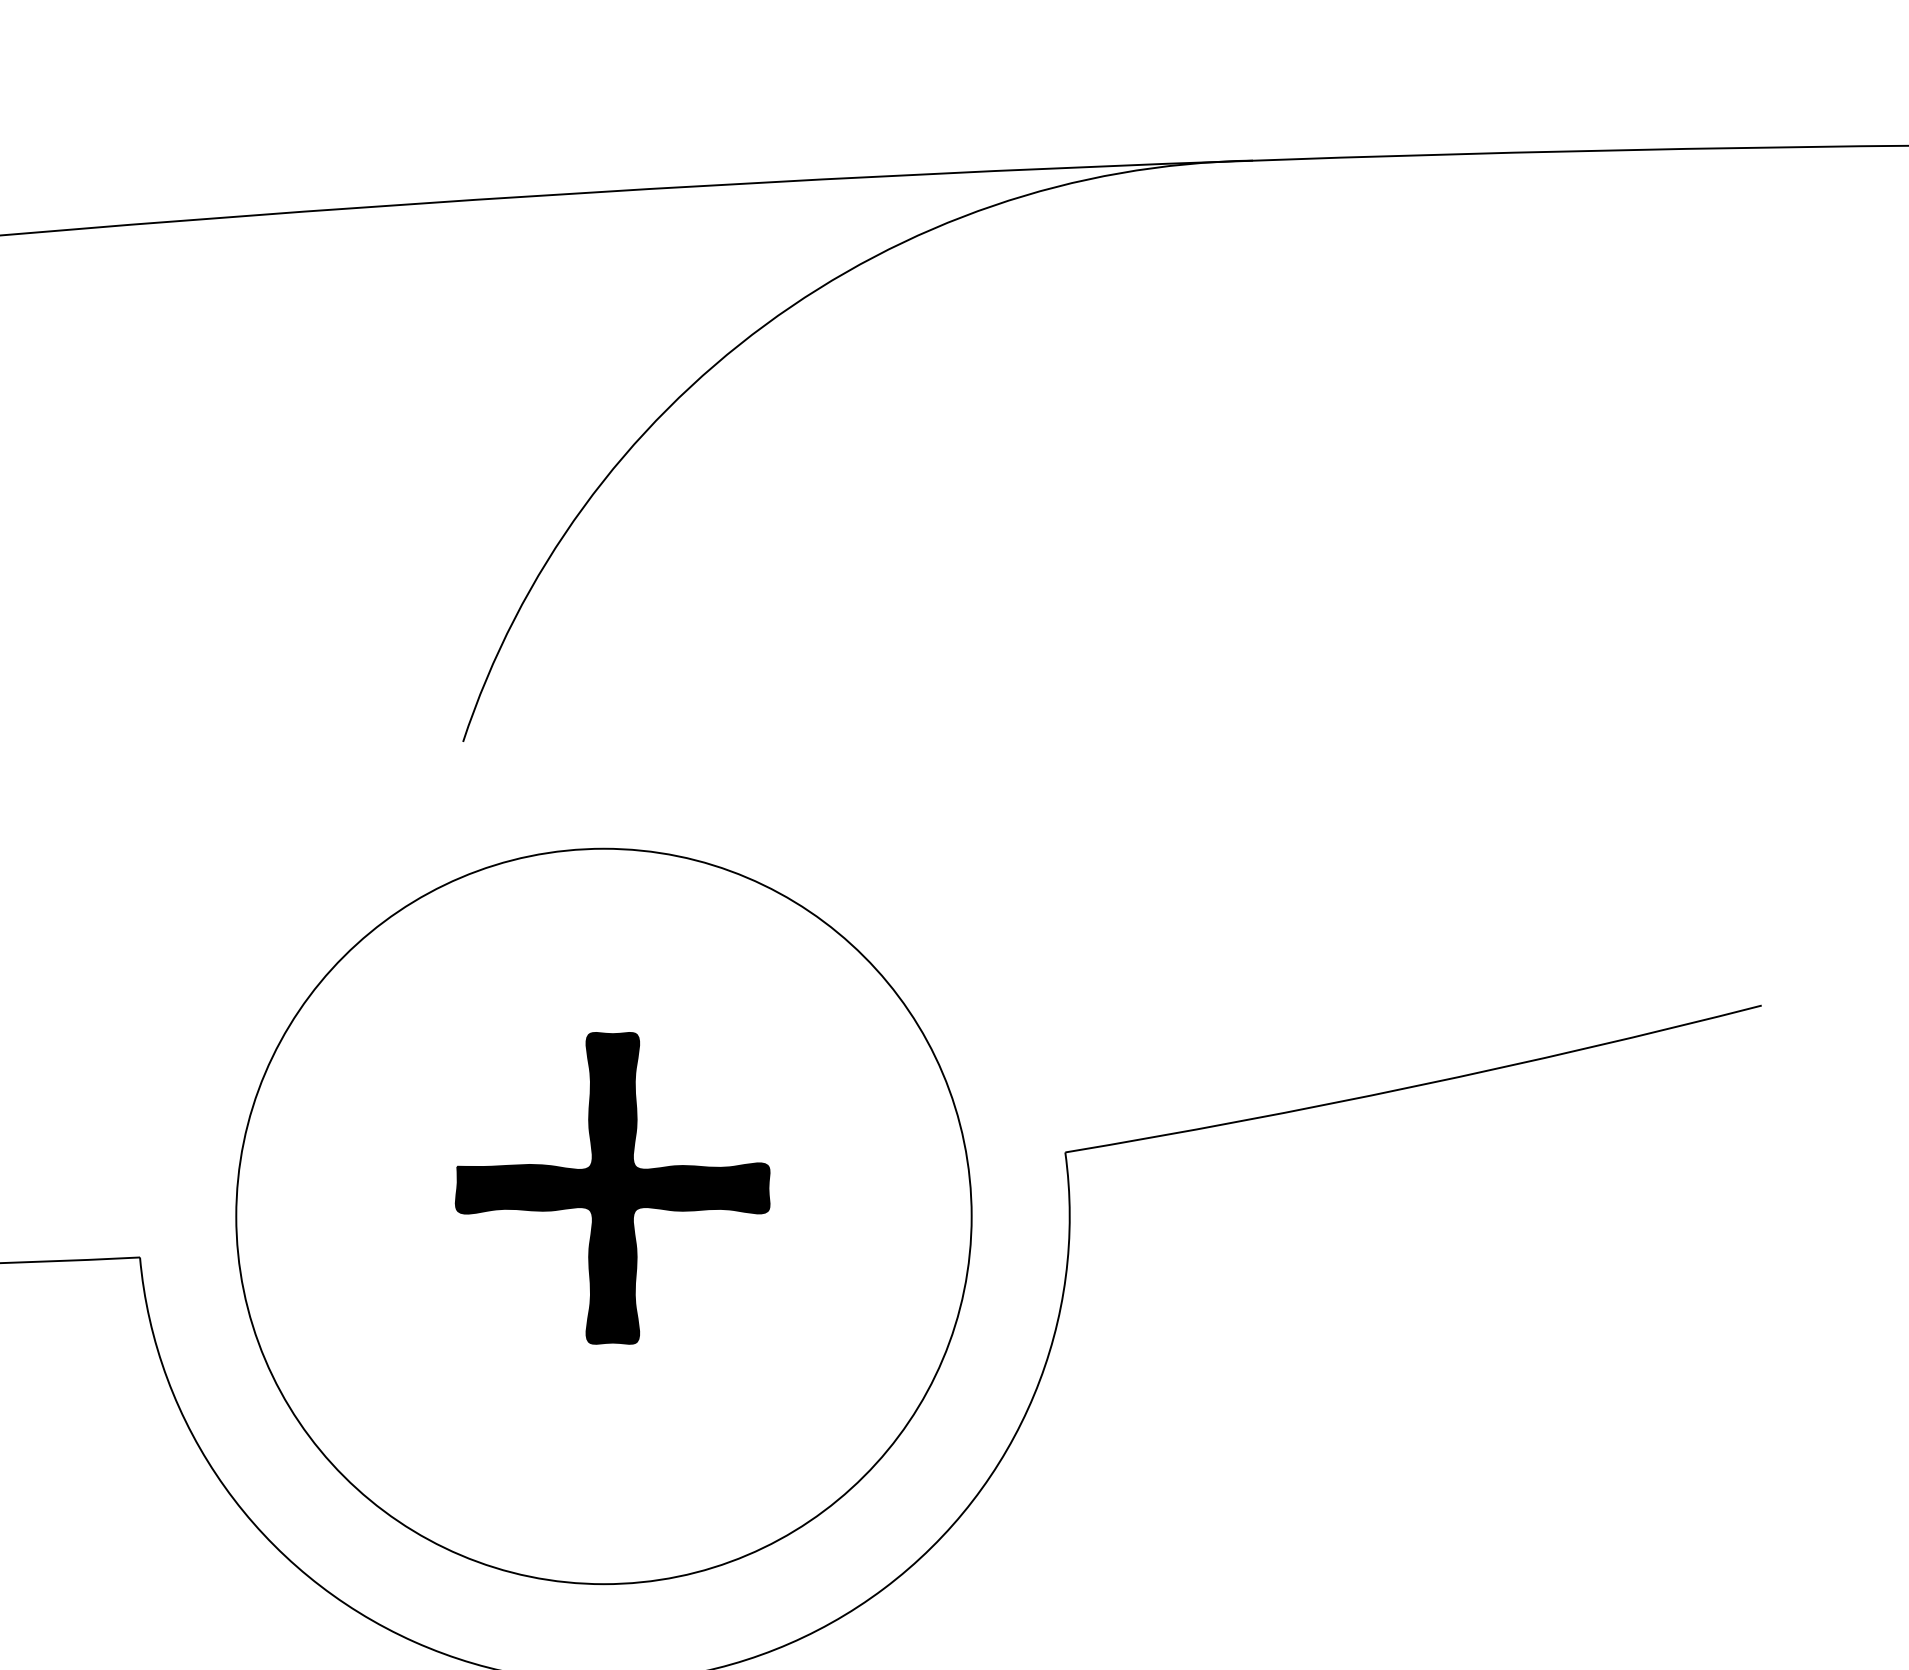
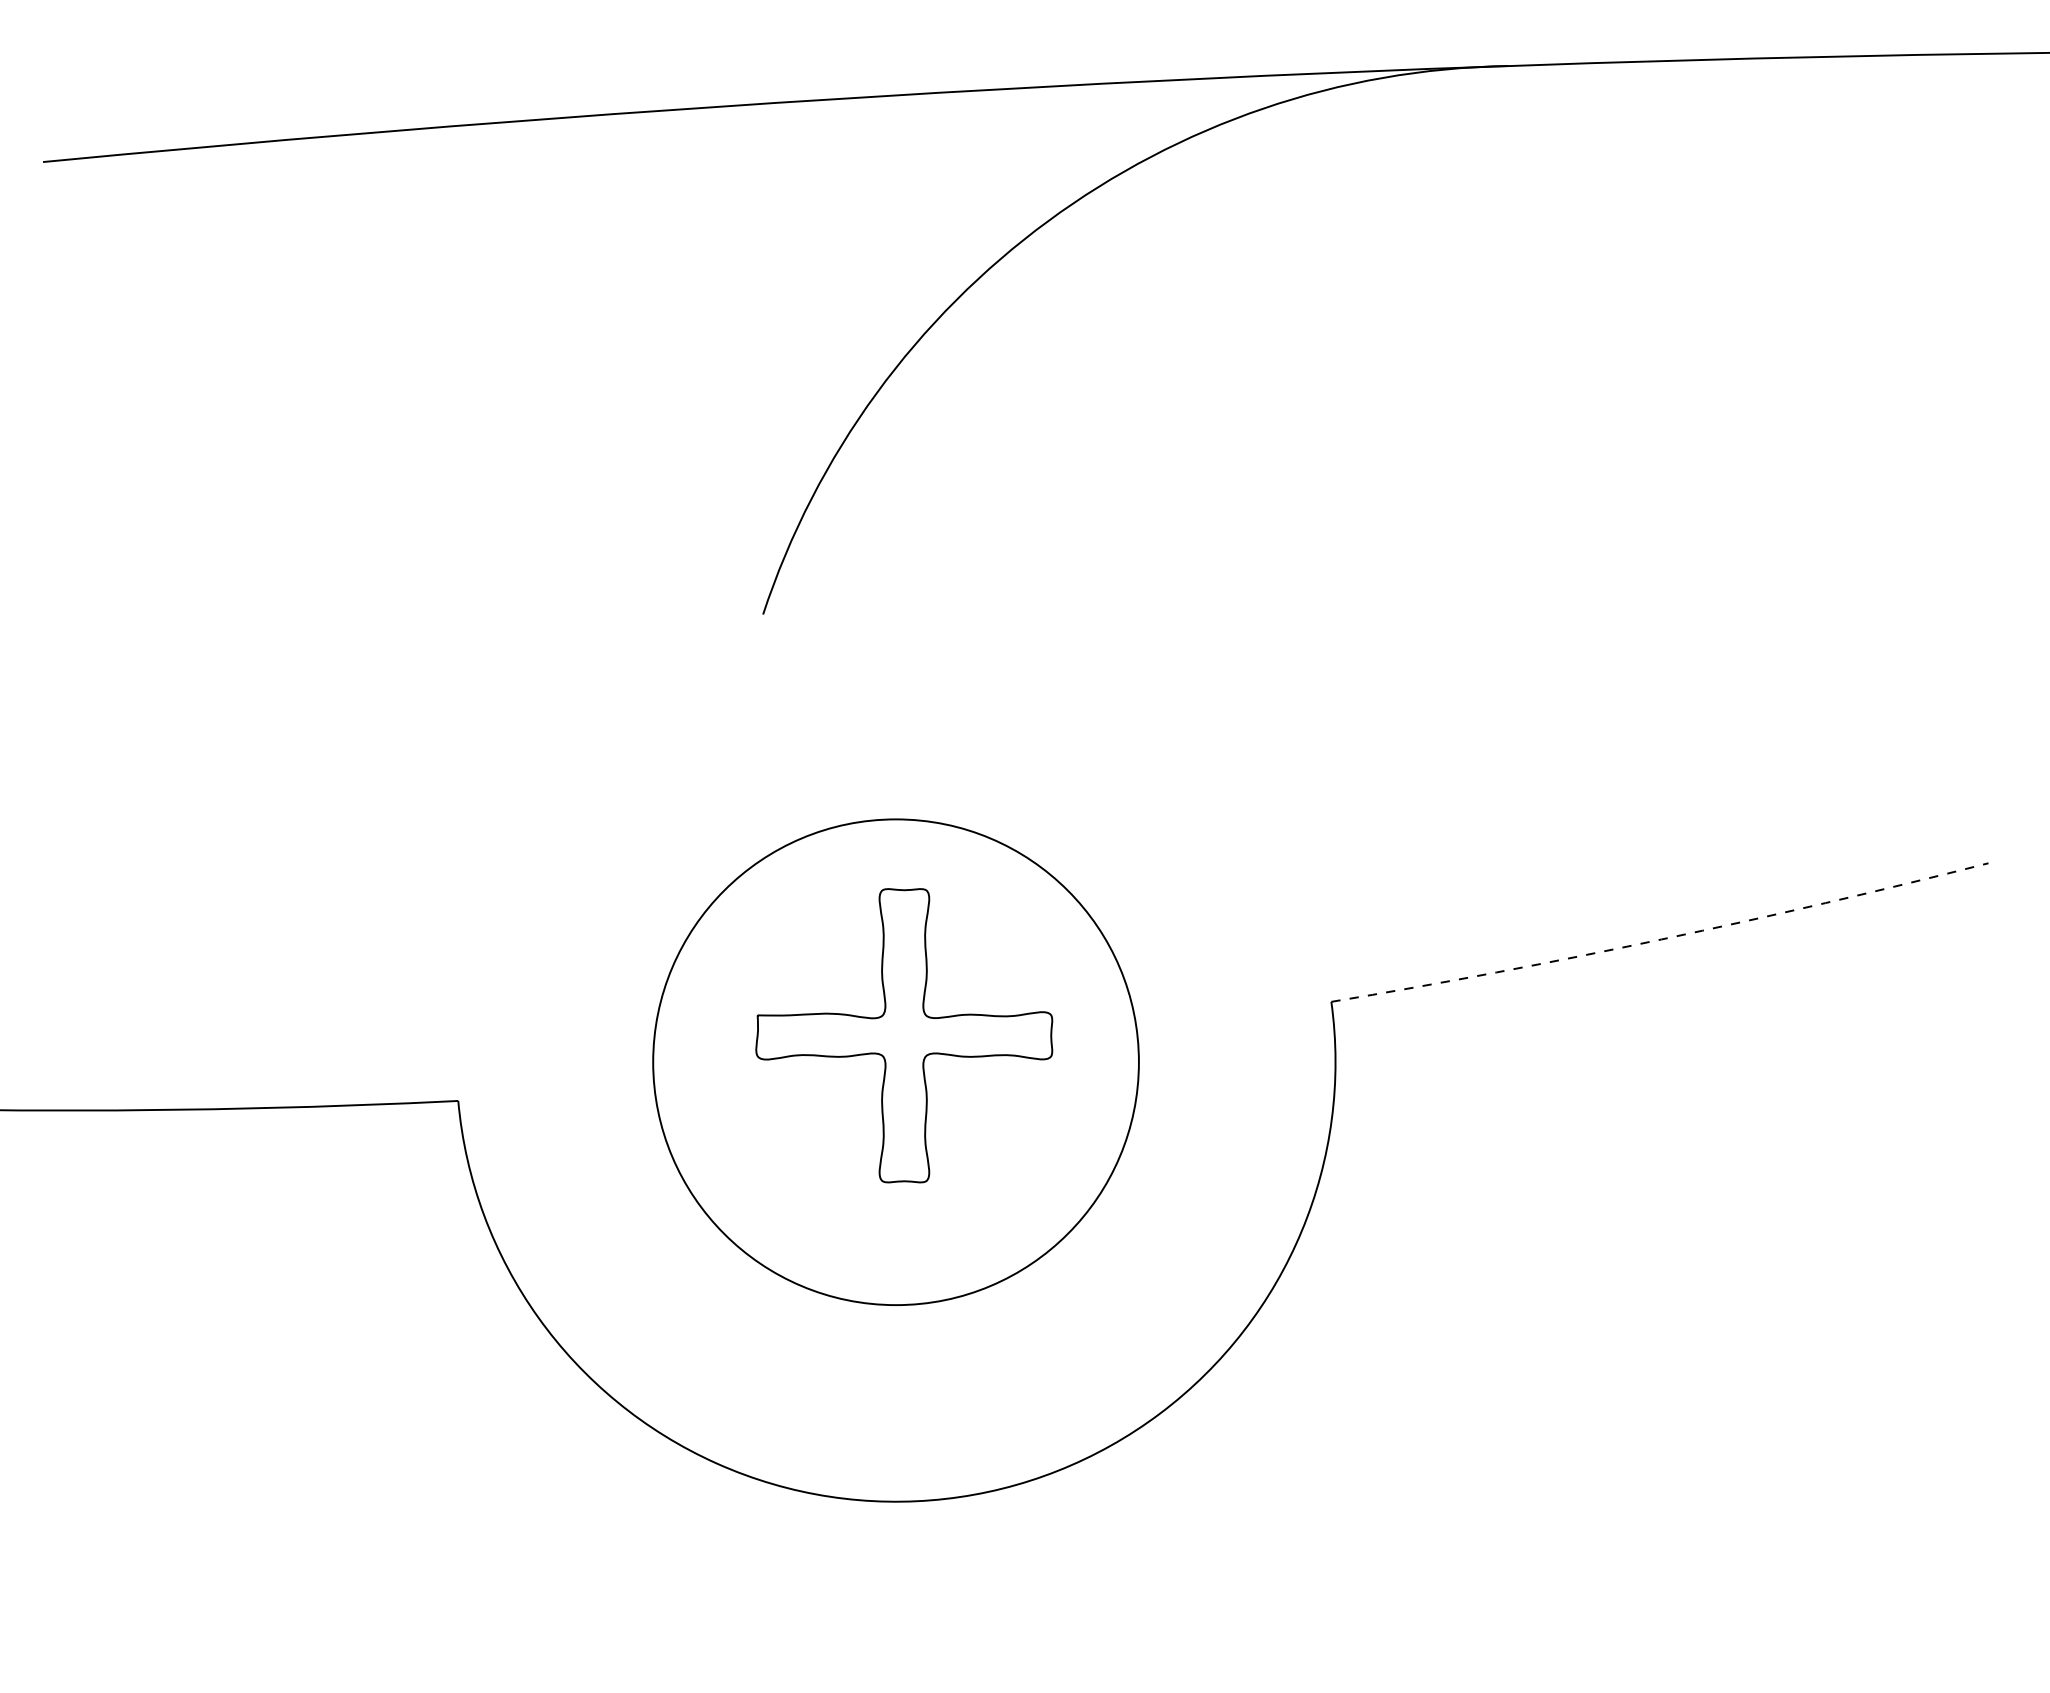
arc: (1415, 1086) -> (1661, 939), solid -> dashed
fill: (612, 1188) -> (904, 1035), removed
circle: (604, 1216) -> (896, 1062), size x0.7

